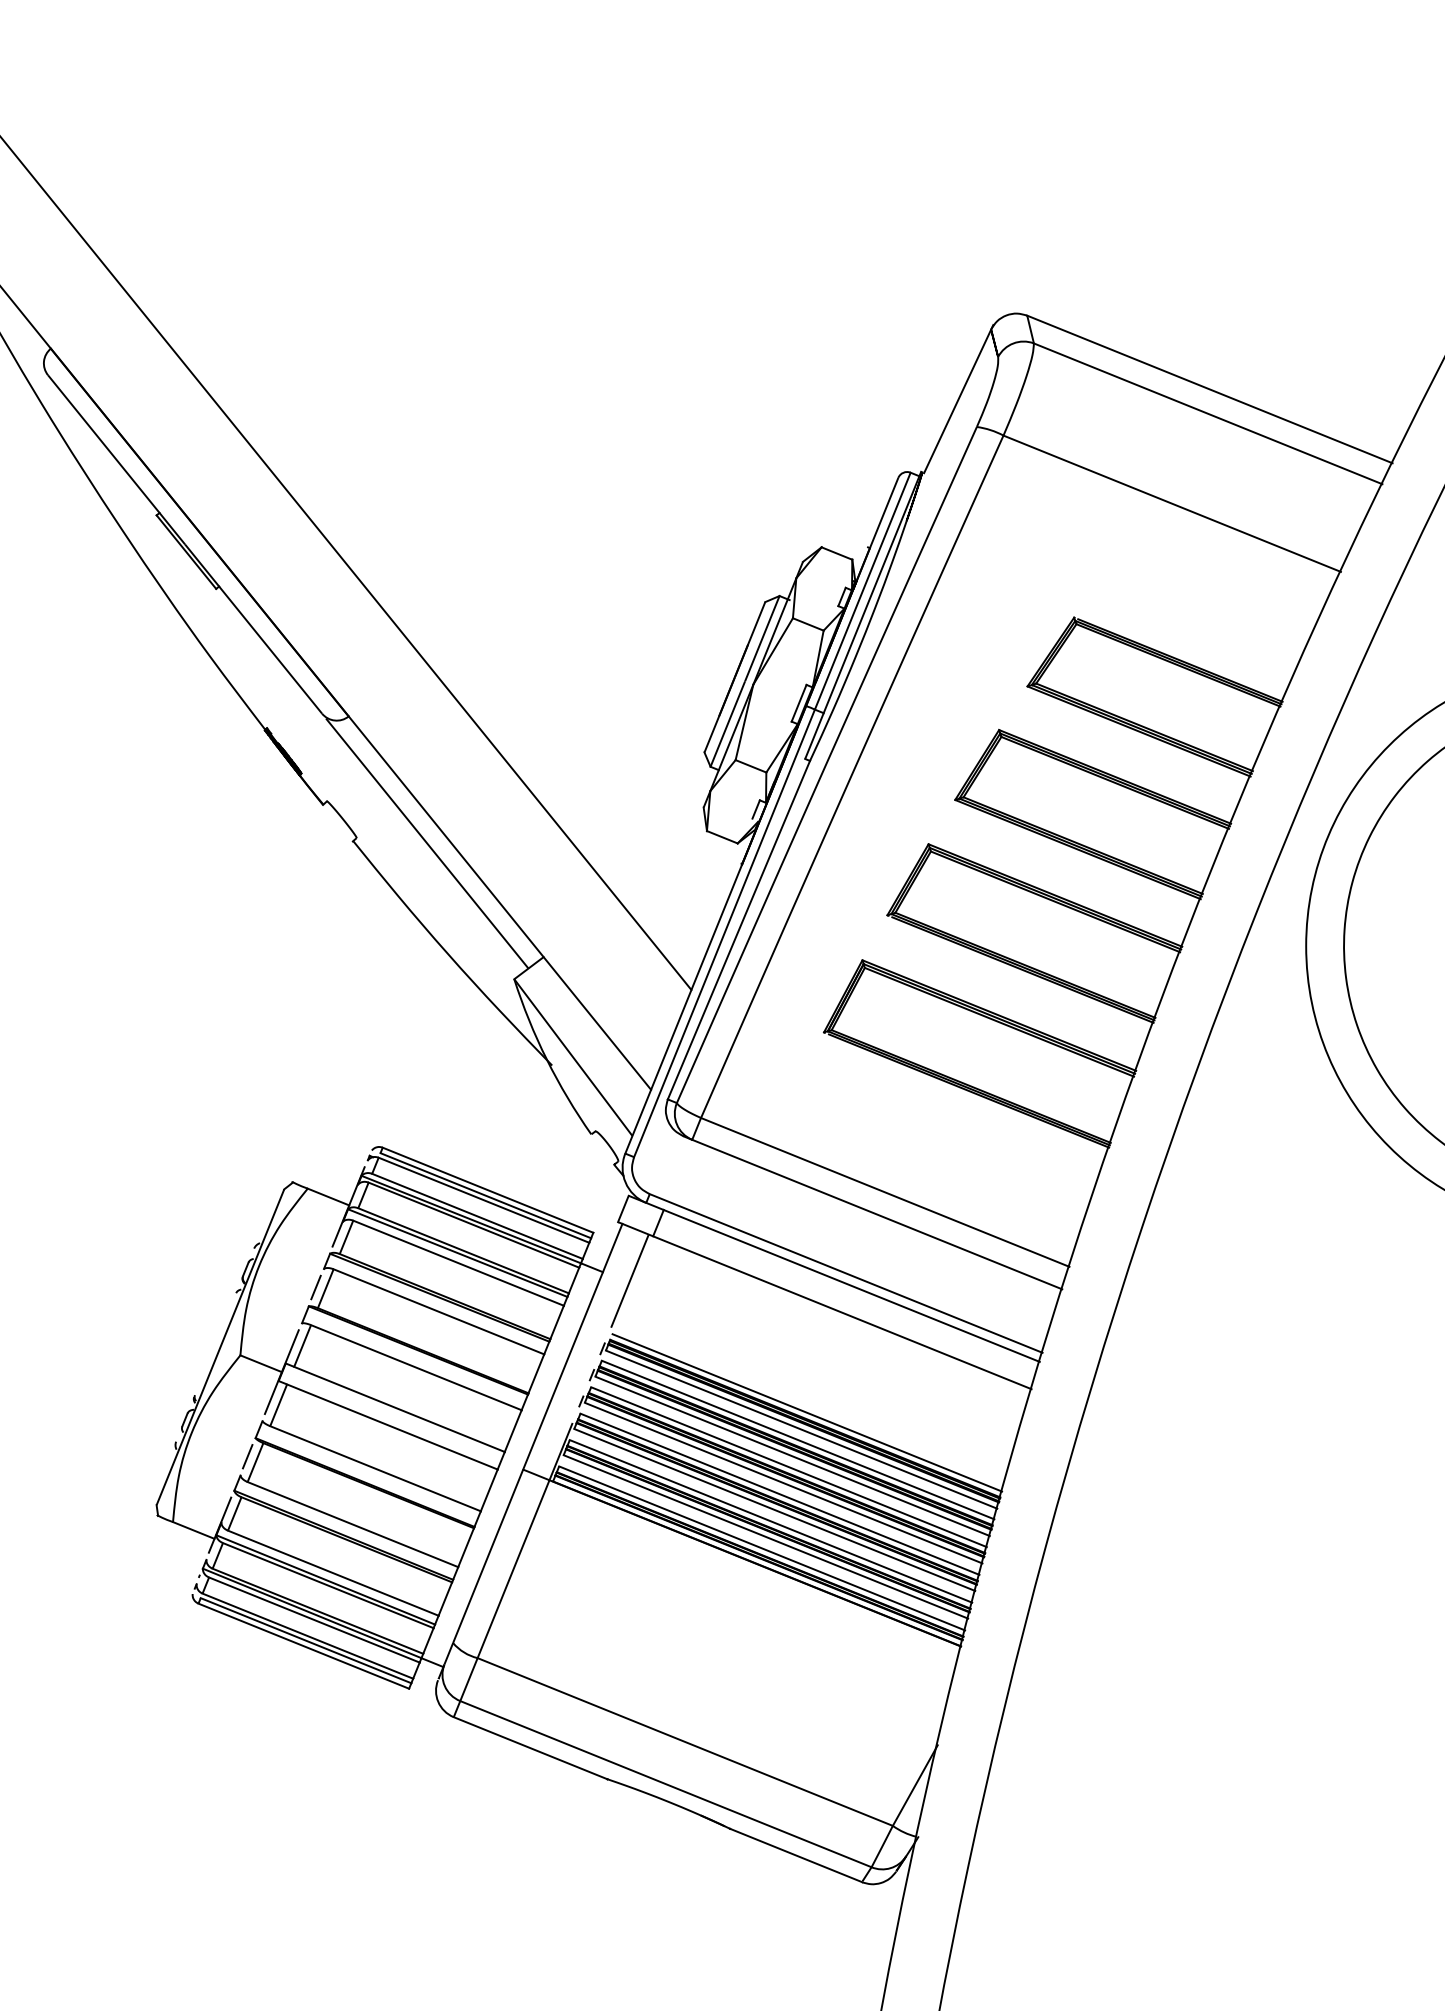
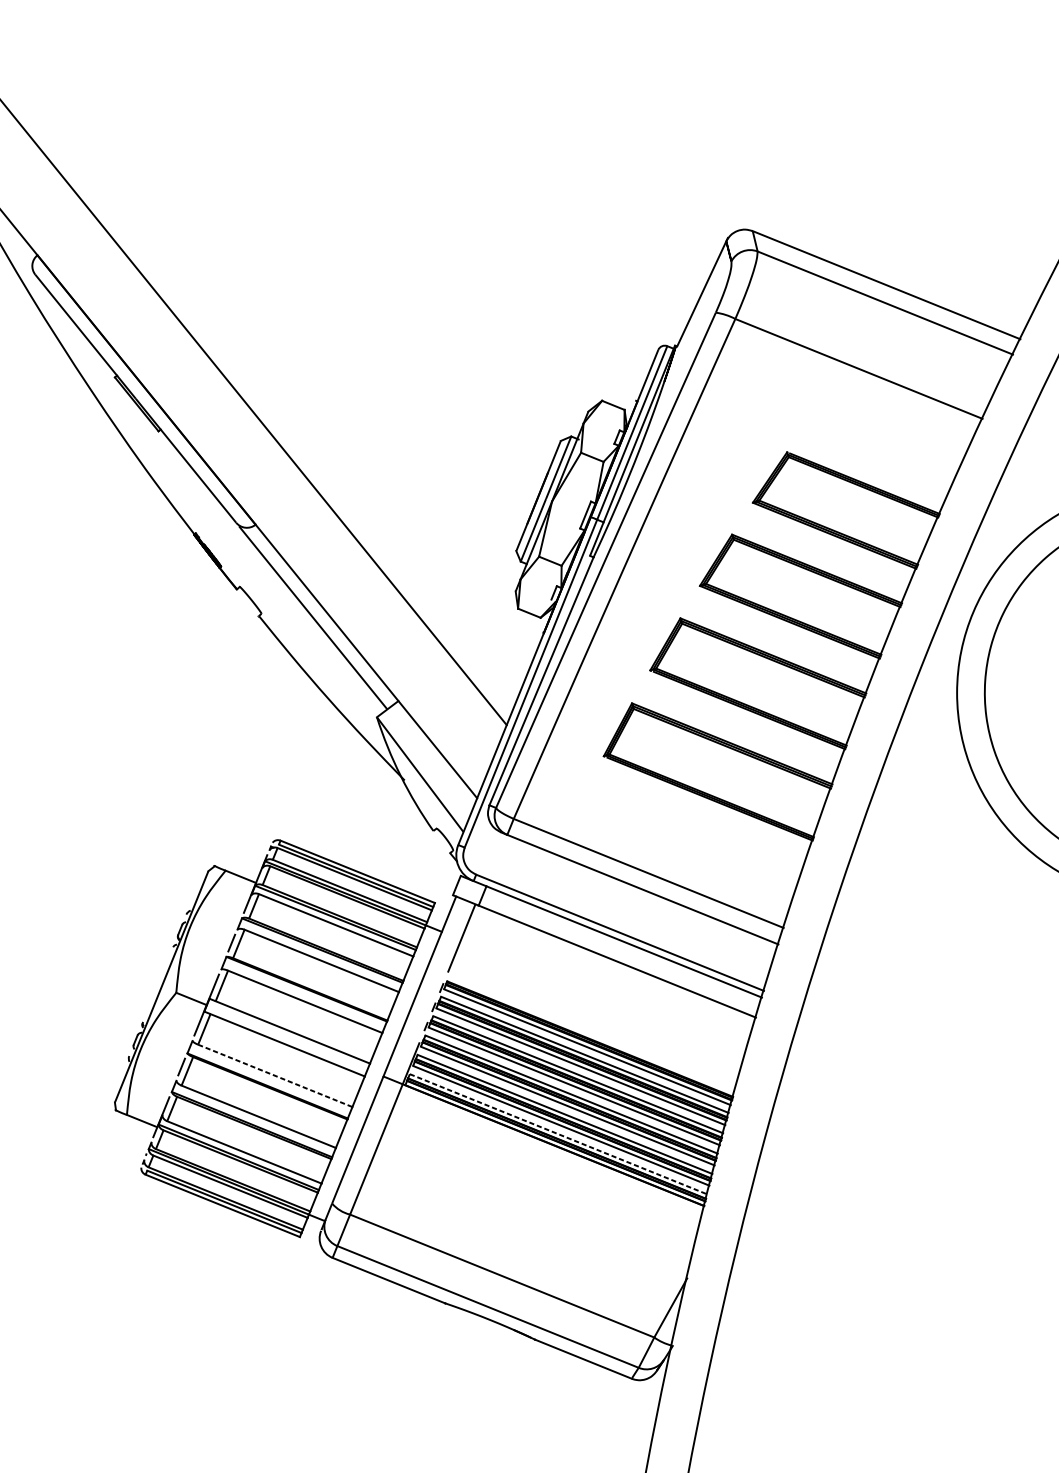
line: (807, 1412) -> (591, 1034), removed
line: (375, 1468) -> (275, 1075), solid -> dashed
line: (762, 1548) -> (558, 1134), solid -> dashed

